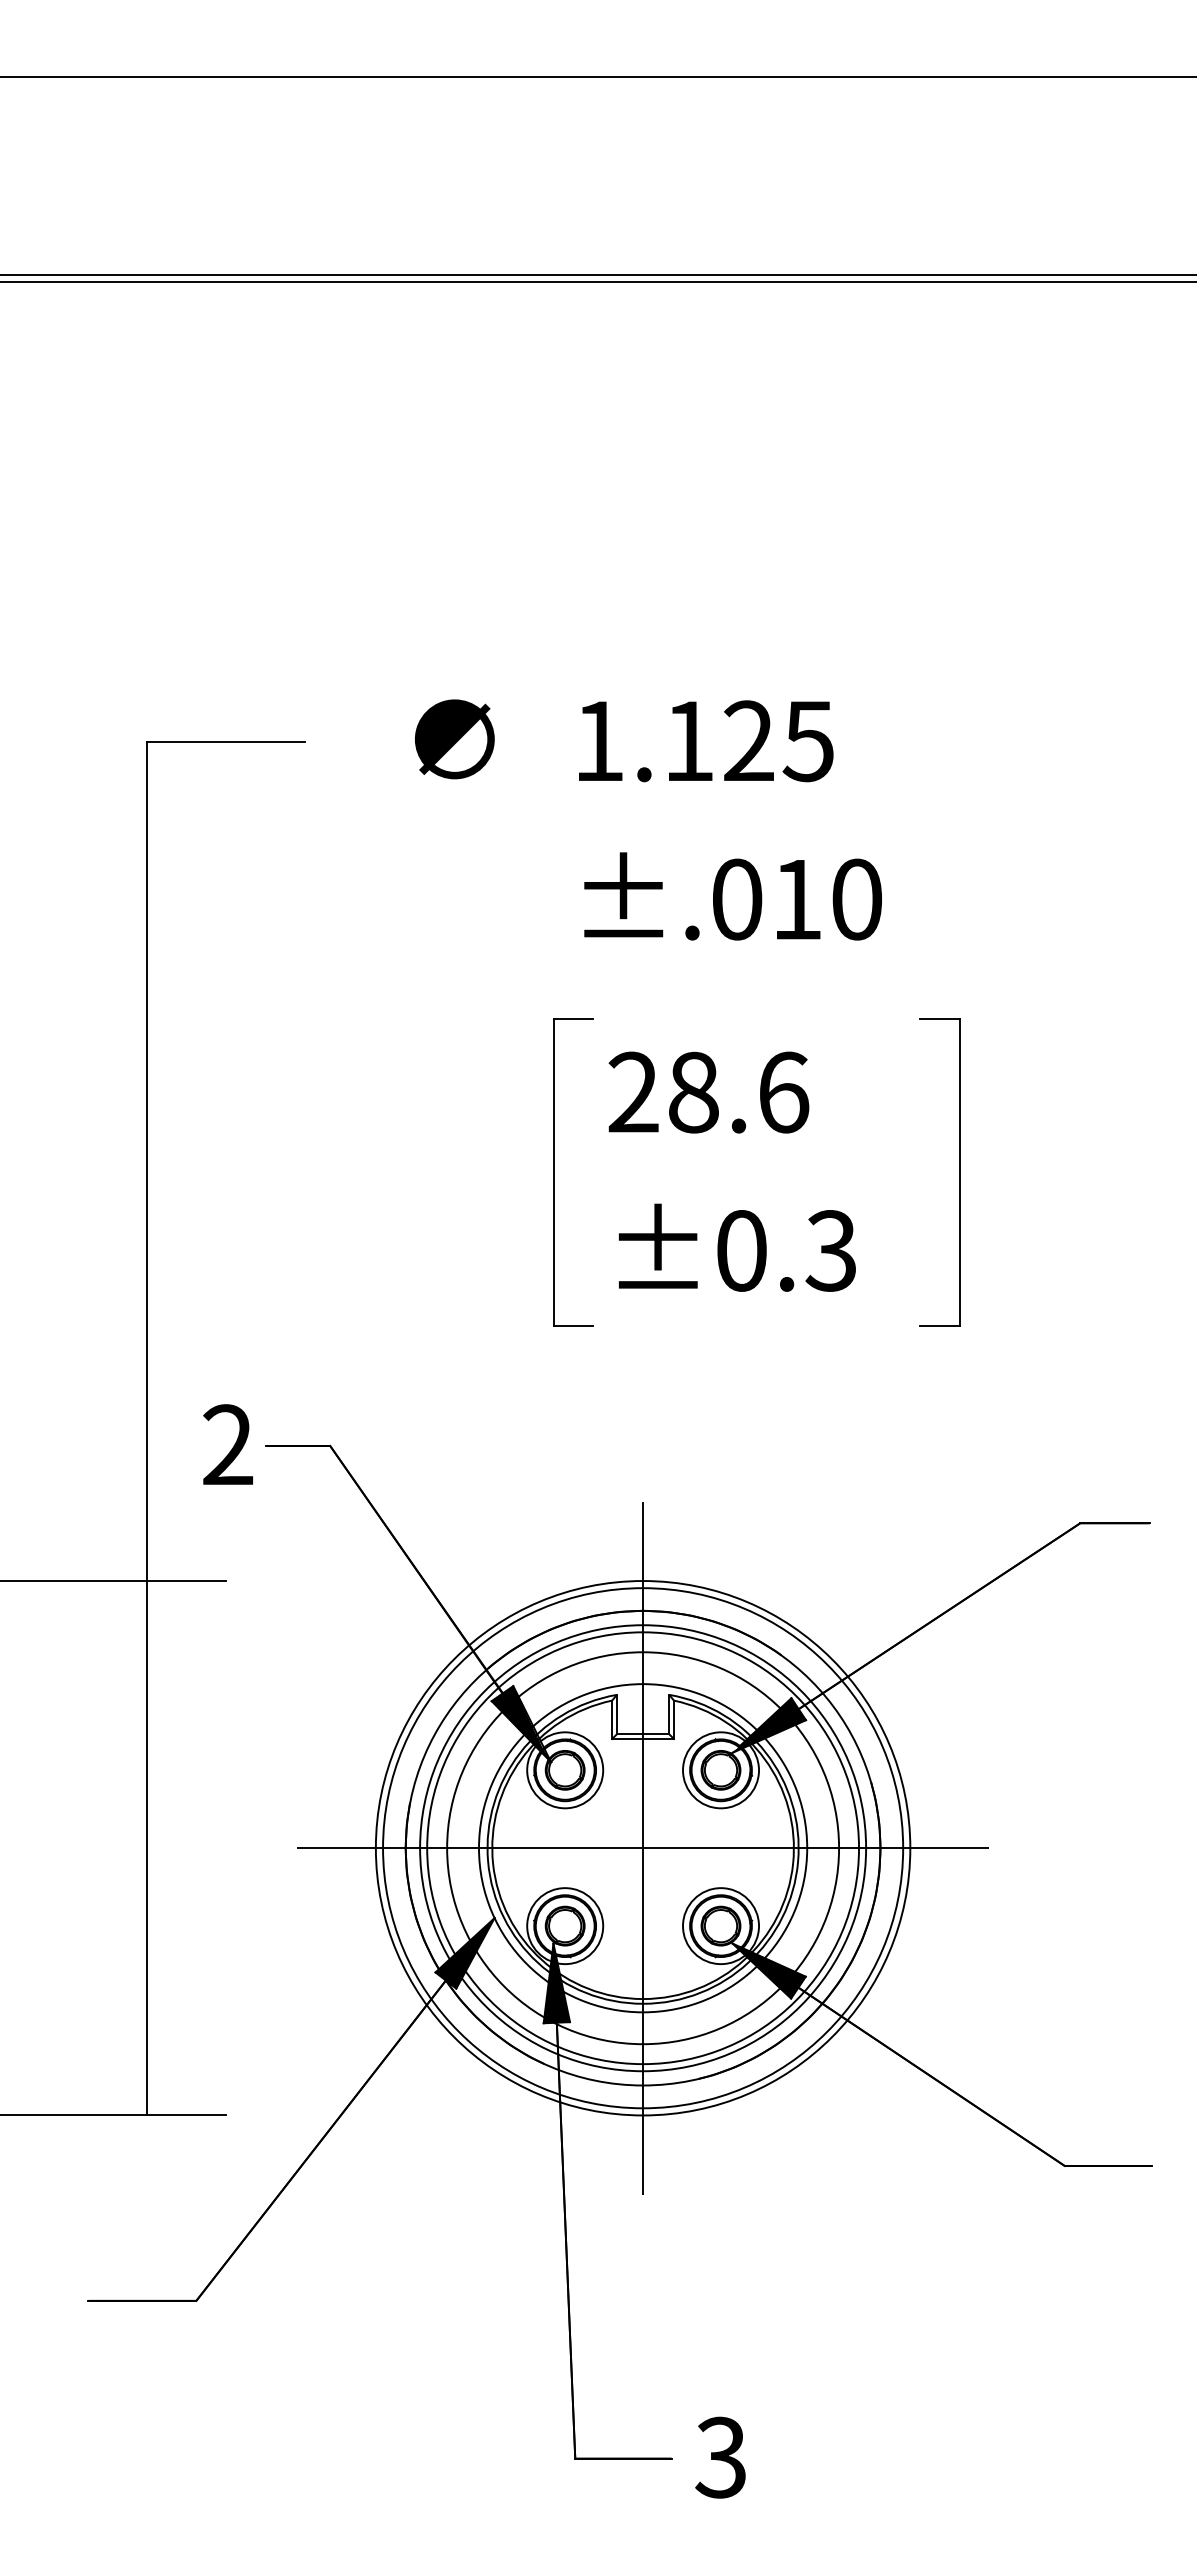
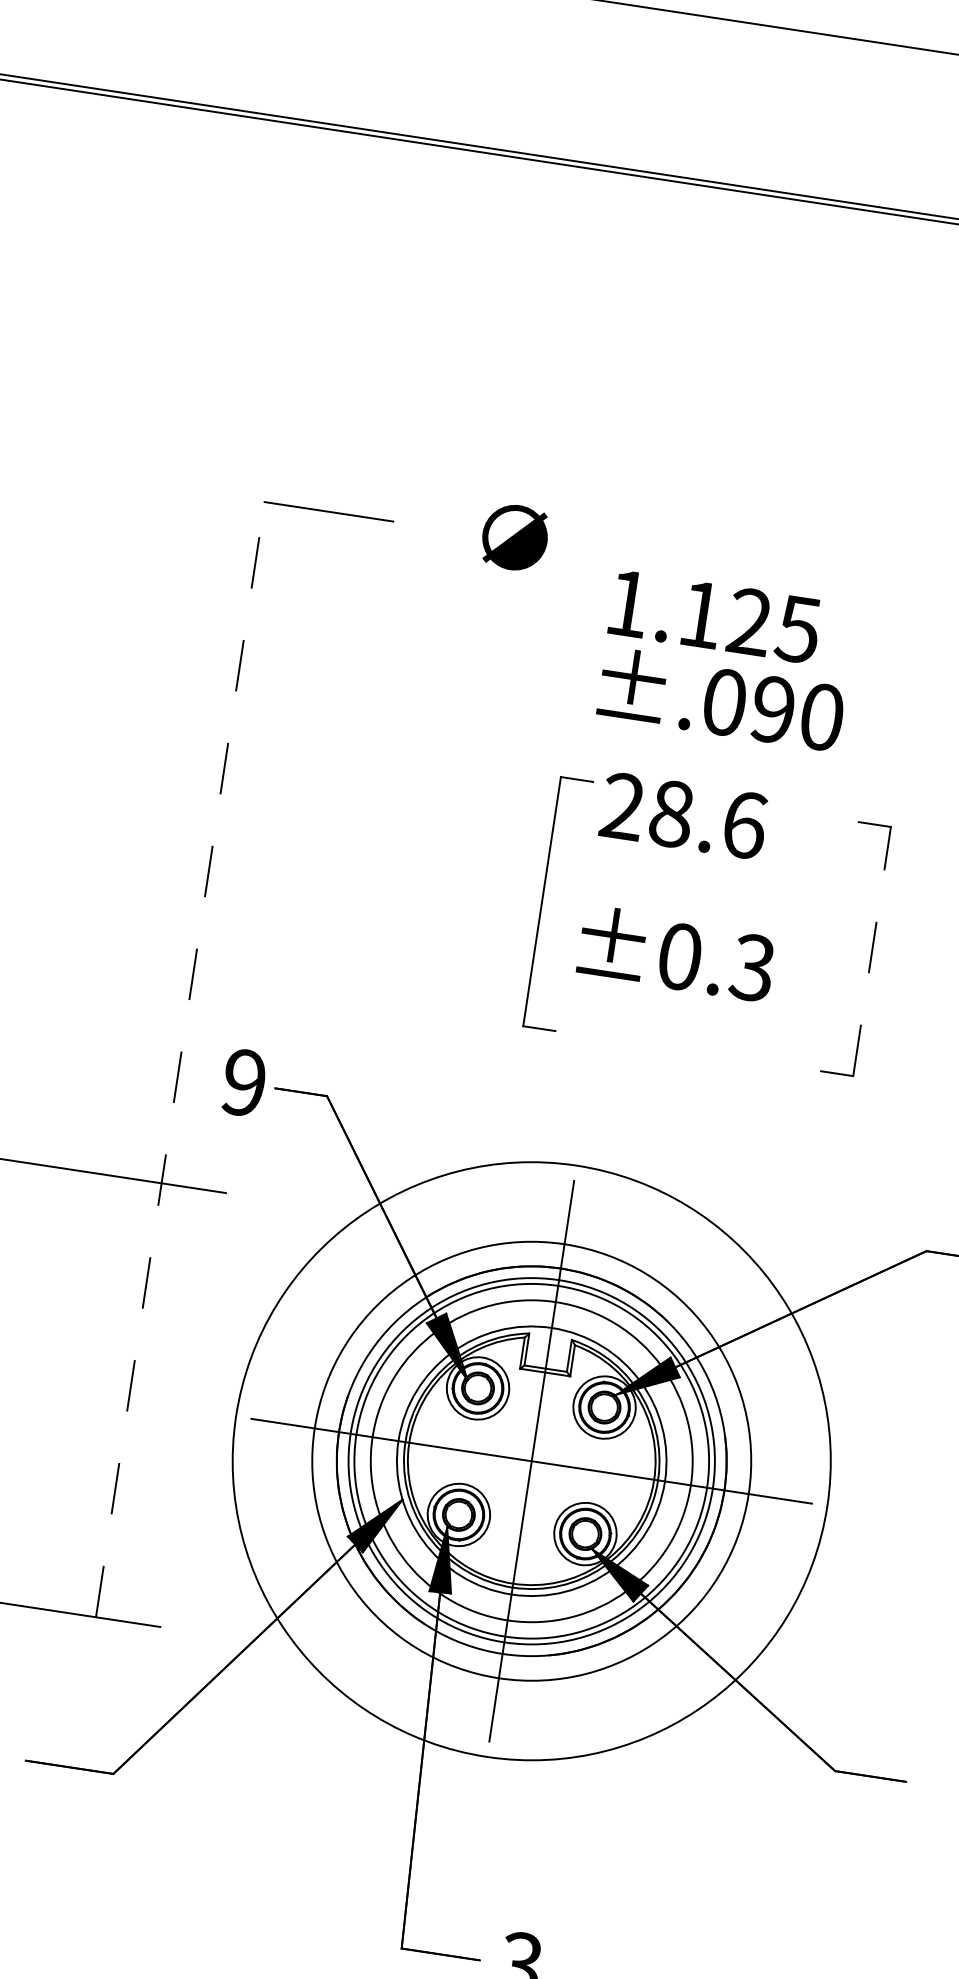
text: (706, 741) -> (715, 617), moved
text: (796, 899) -> (772, 709), ±.010 -> ±.090
text: (708, 1092) -> (683, 815), moved
line: (960, 1172) -> (872, 951), solid -> dashed
text: (737, 1247) -> (676, 953), moved
line: (146, 1428) -> (180, 1059), solid -> dashed
text: (227, 1445) -> (243, 1083), 2 -> 9
circle: (643, 1848) -> (532, 1461), size x1.4

